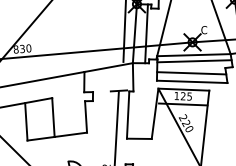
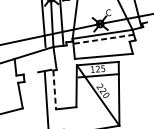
line: (193, 61) -> (102, 39), solid -> dashed
line: (191, 73) -> (102, 49), removed
line: (128, 115) -> (55, 90), solid -> dashed

